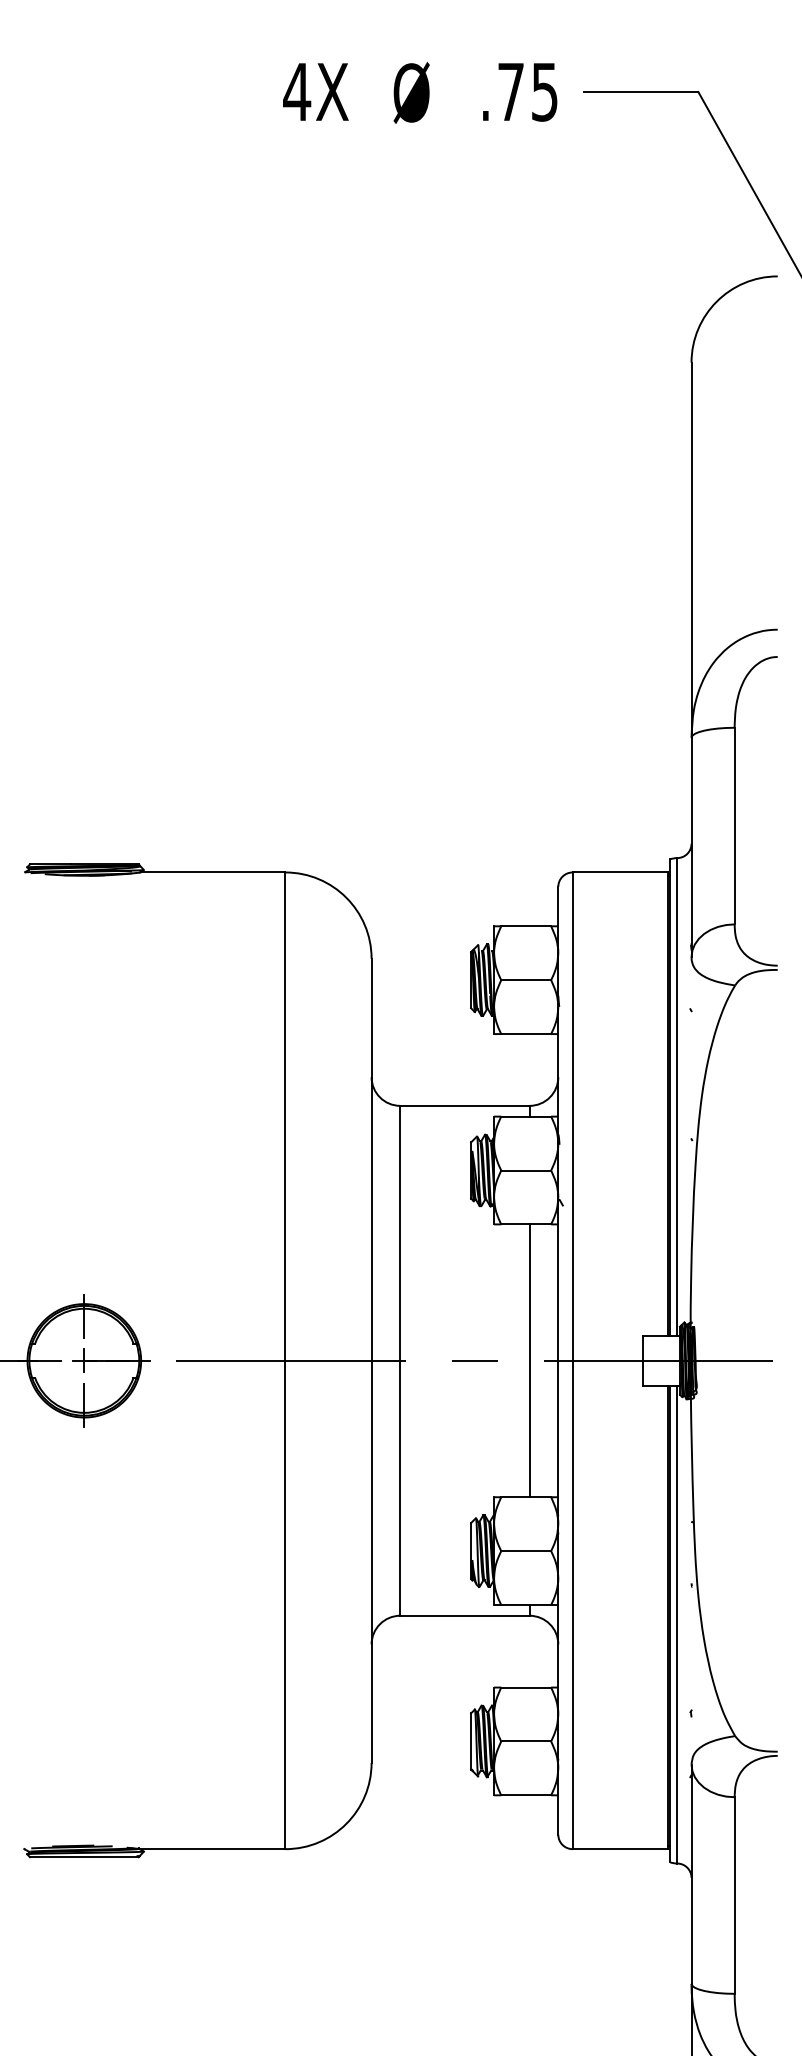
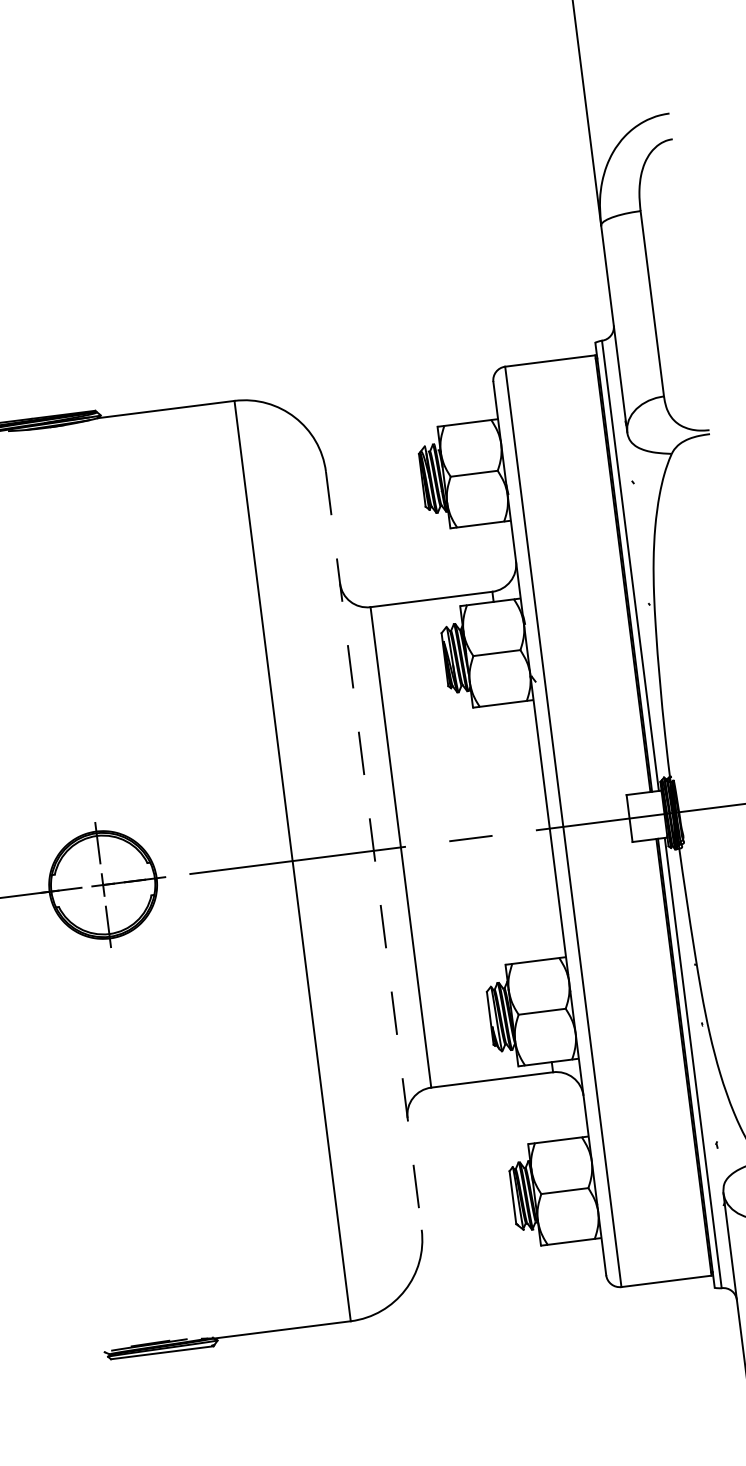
line: (529, 1360) -> (522, 831), removed
line: (371, 1361) -> (373, 851), solid -> dashed

